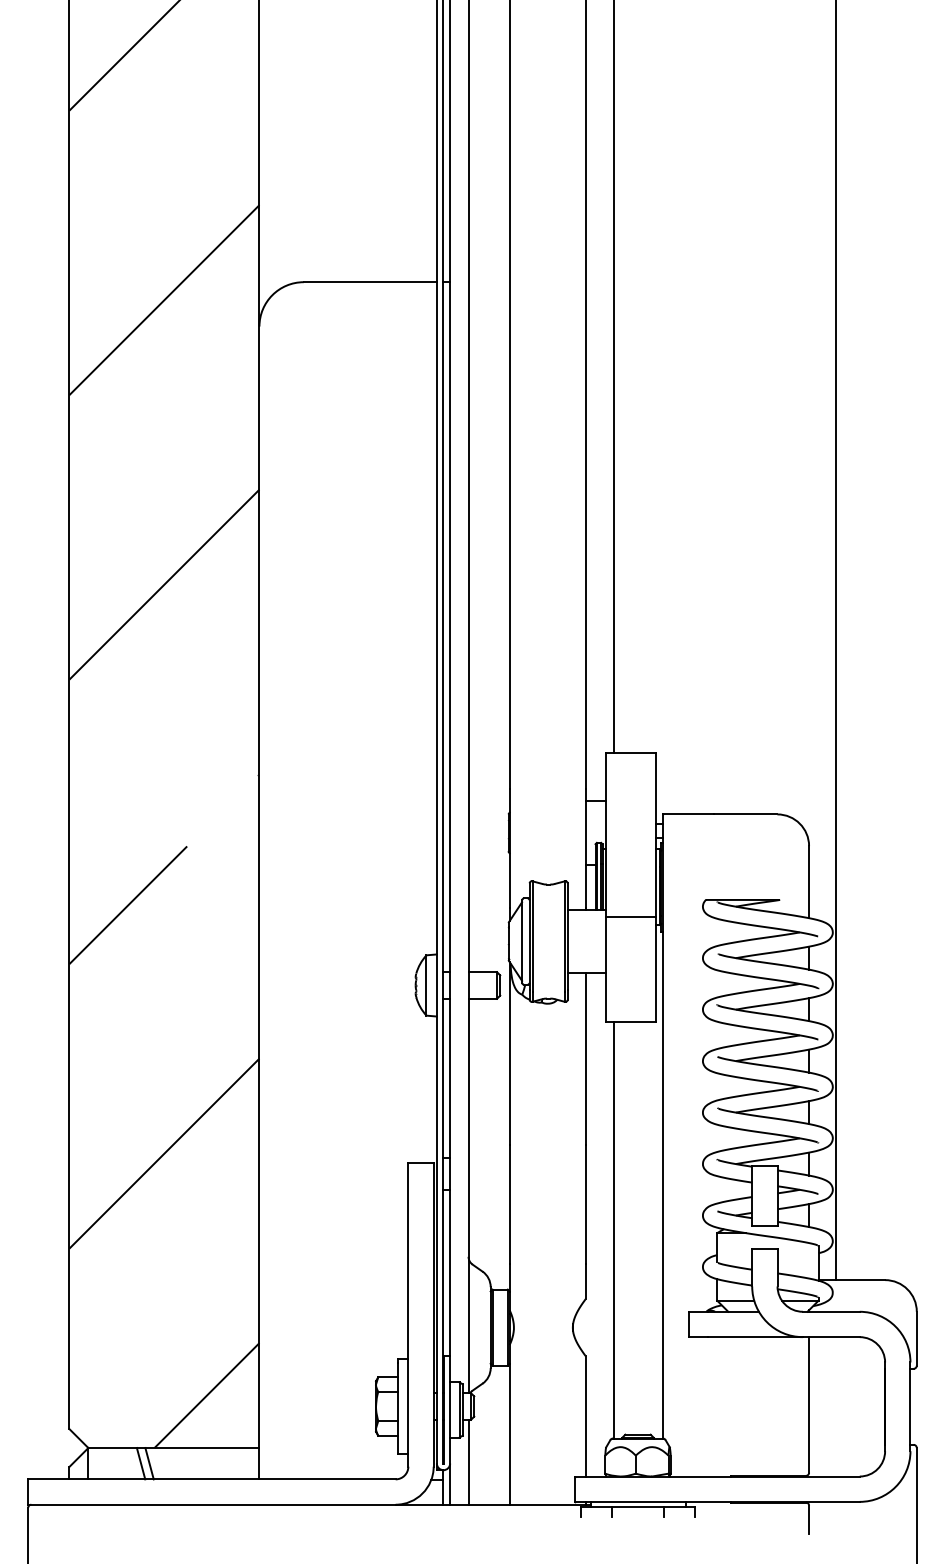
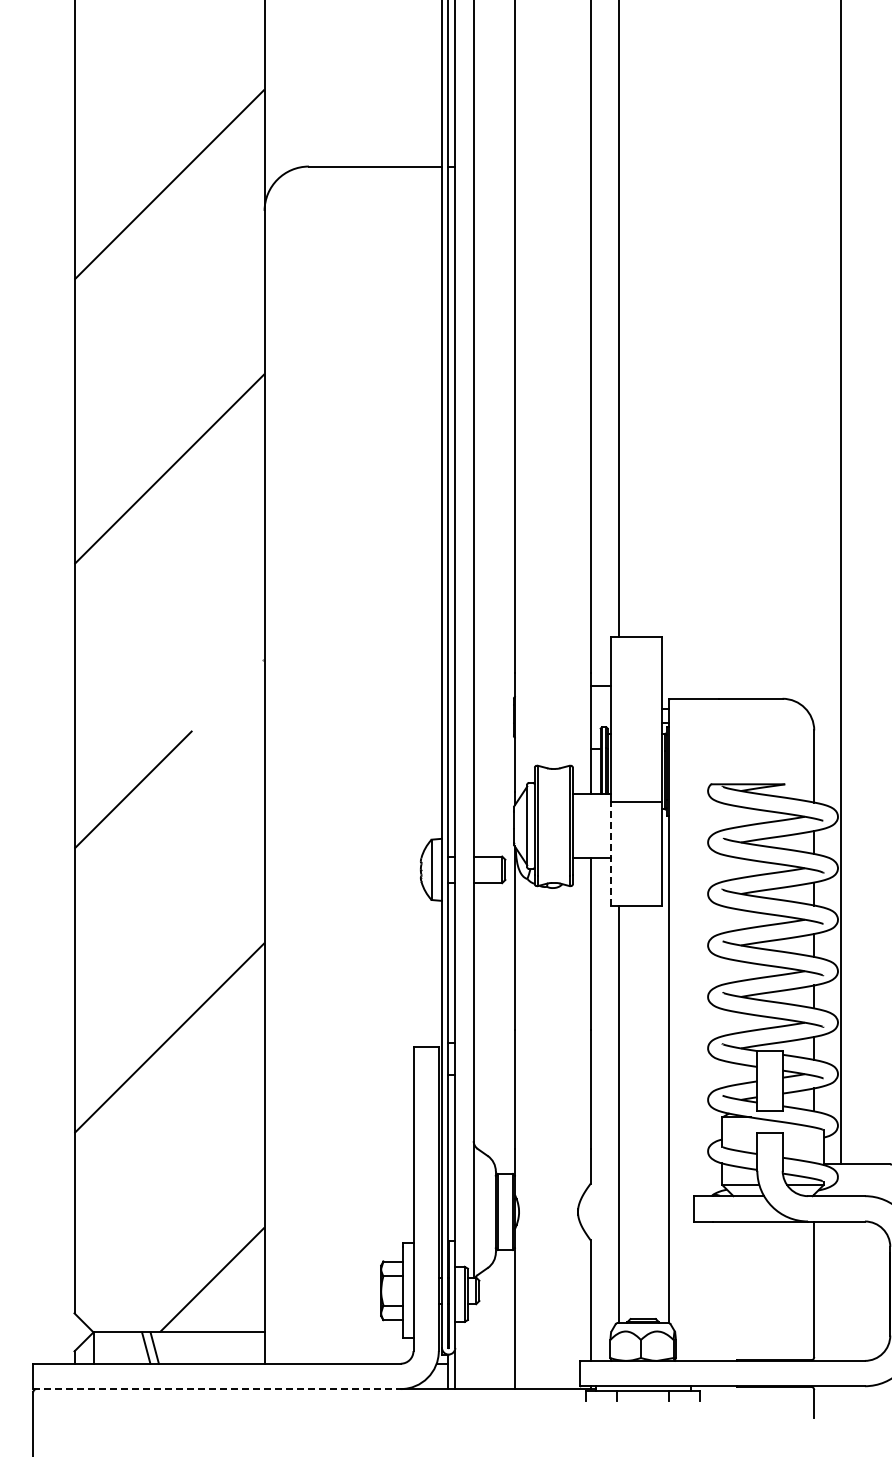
line: (605, 969) -> (610, 853), solid -> dashed
line: (468, 1461) -> (473, 1345), removed
line: (211, 1504) -> (216, 1388), solid -> dashed

